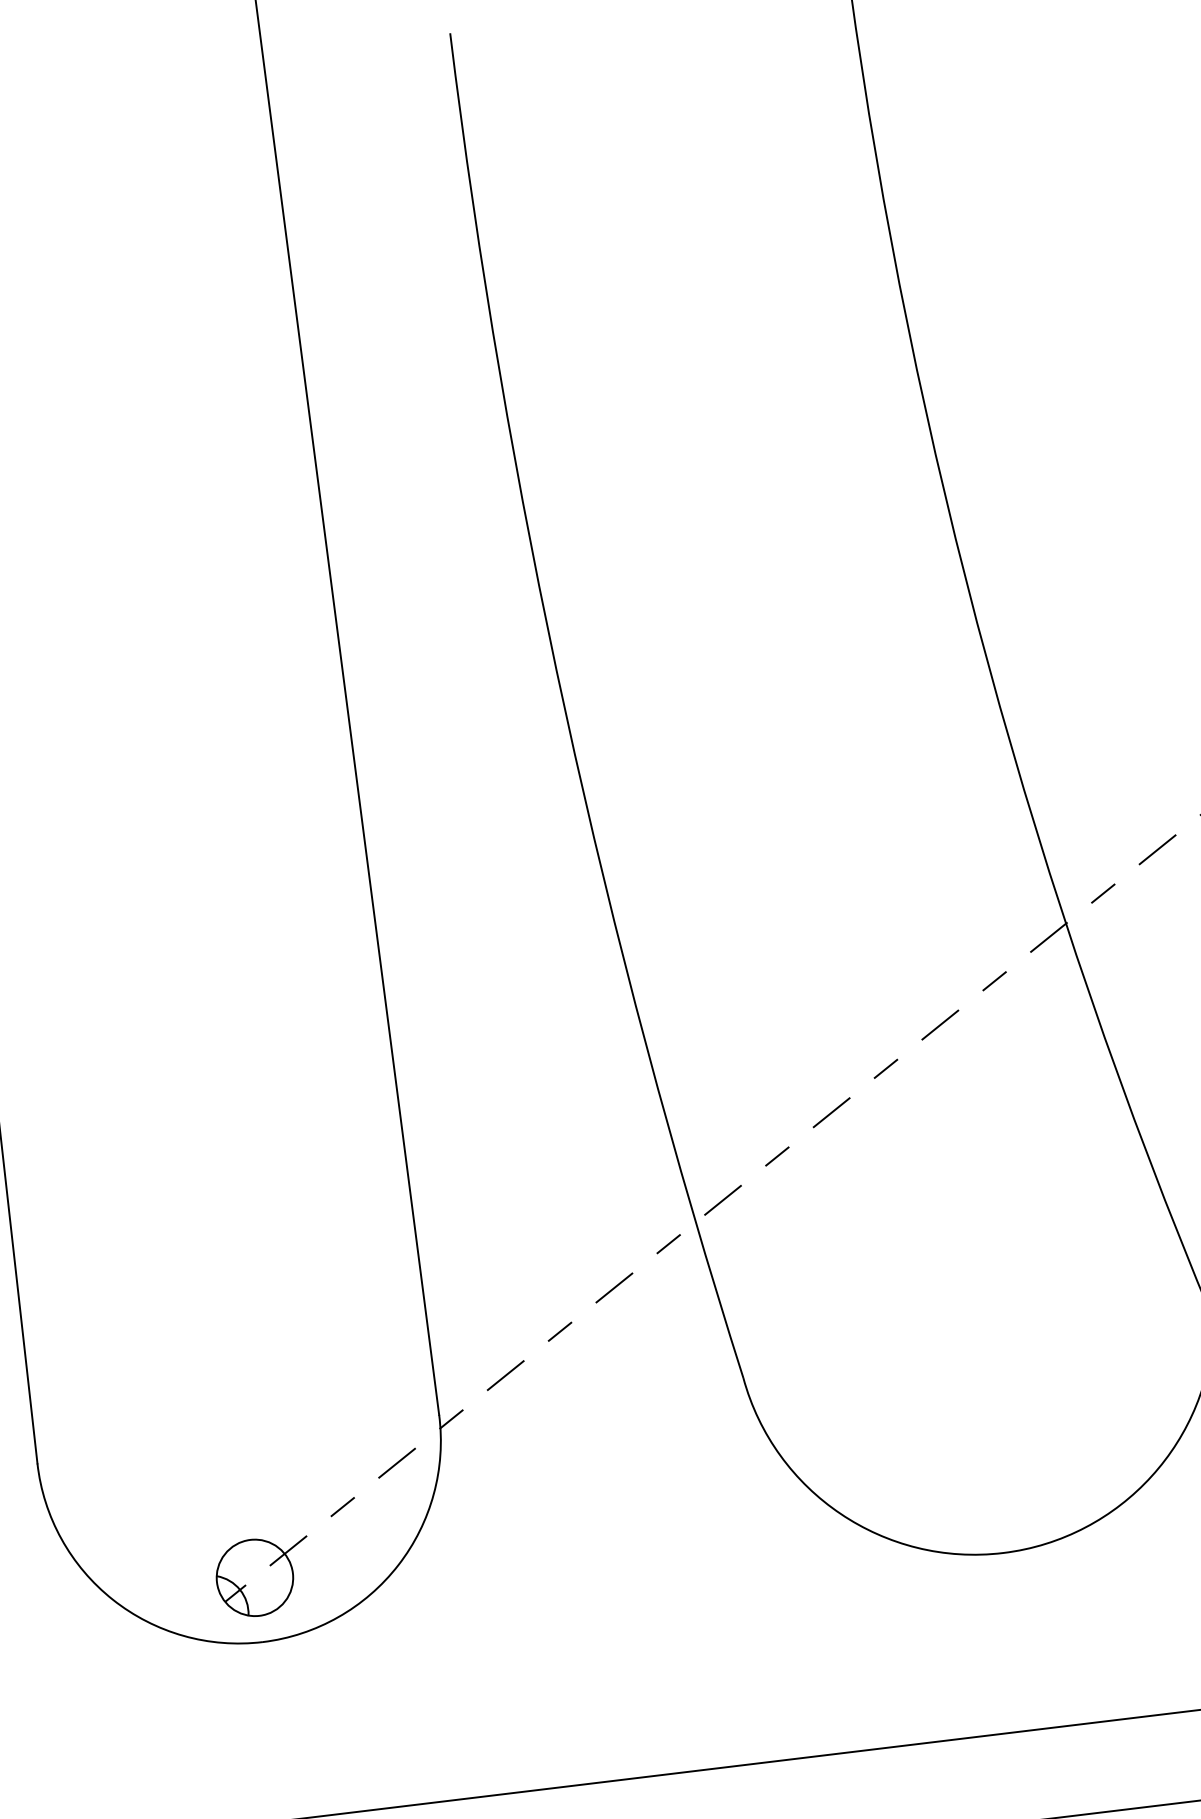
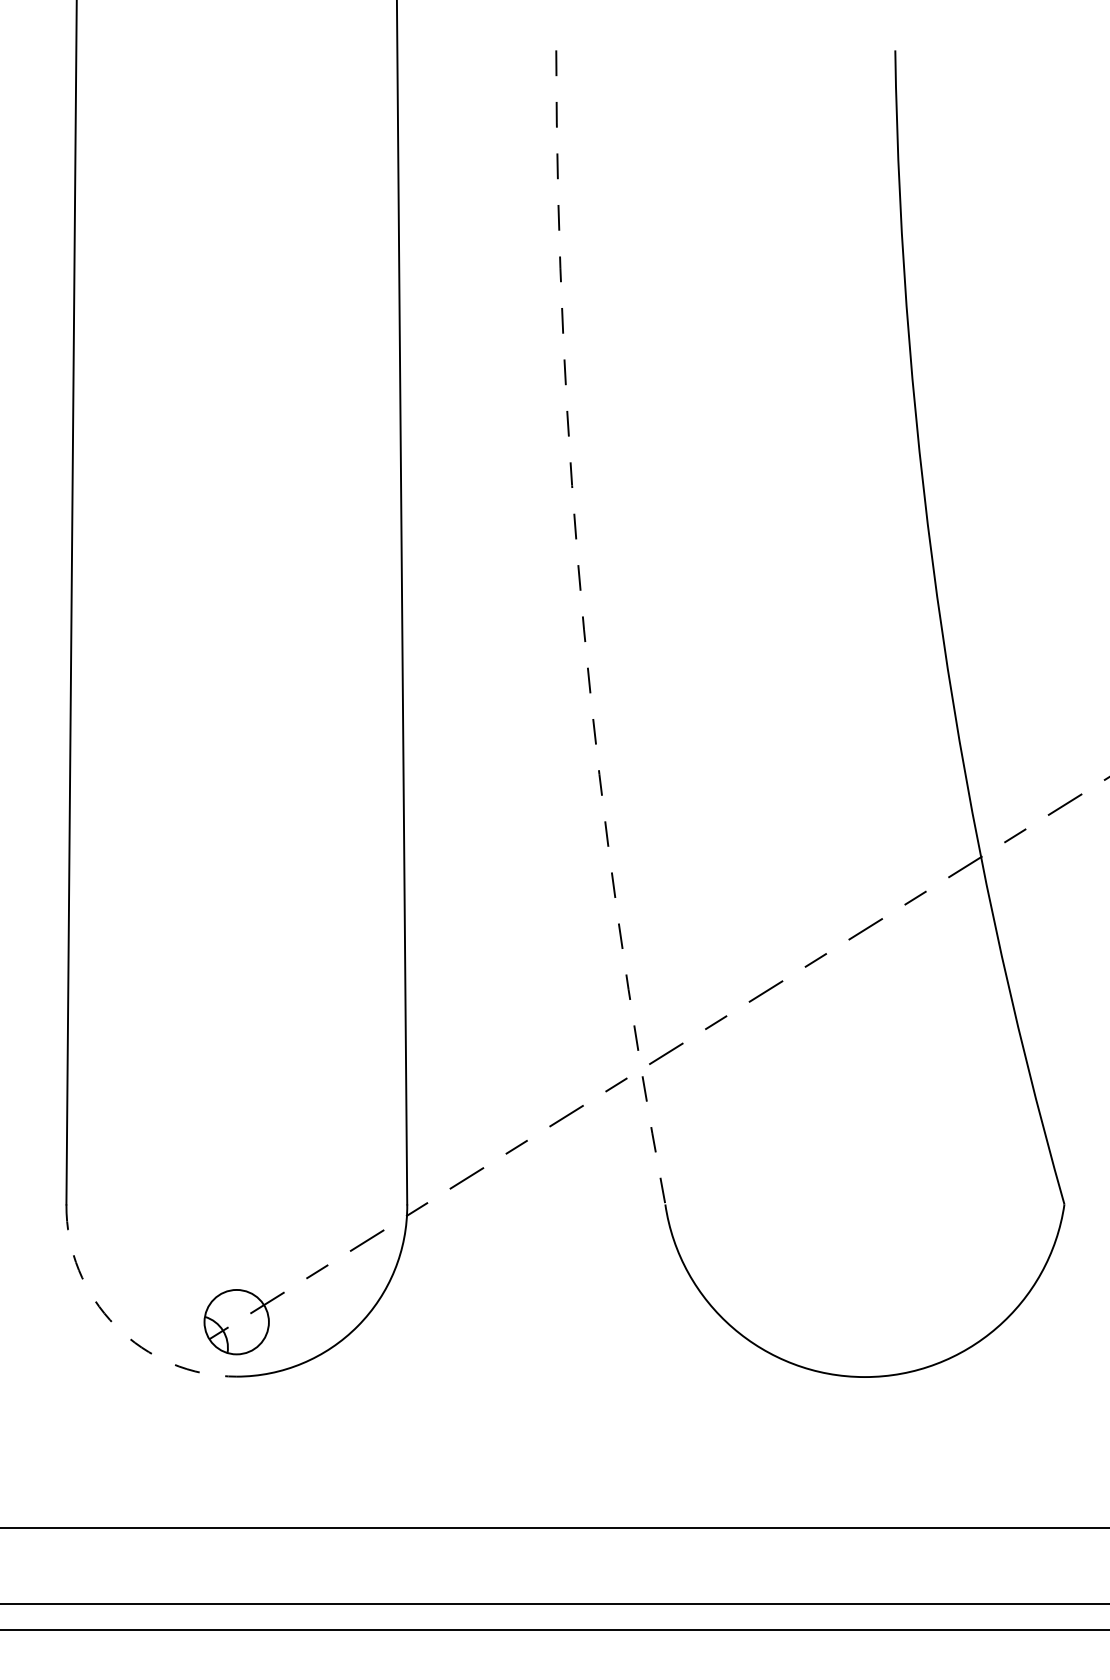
arc: (566, 711) -> (584, 629), solid -> dashed
arc: (112, 1600) -> (115, 1326), solid -> dashed

